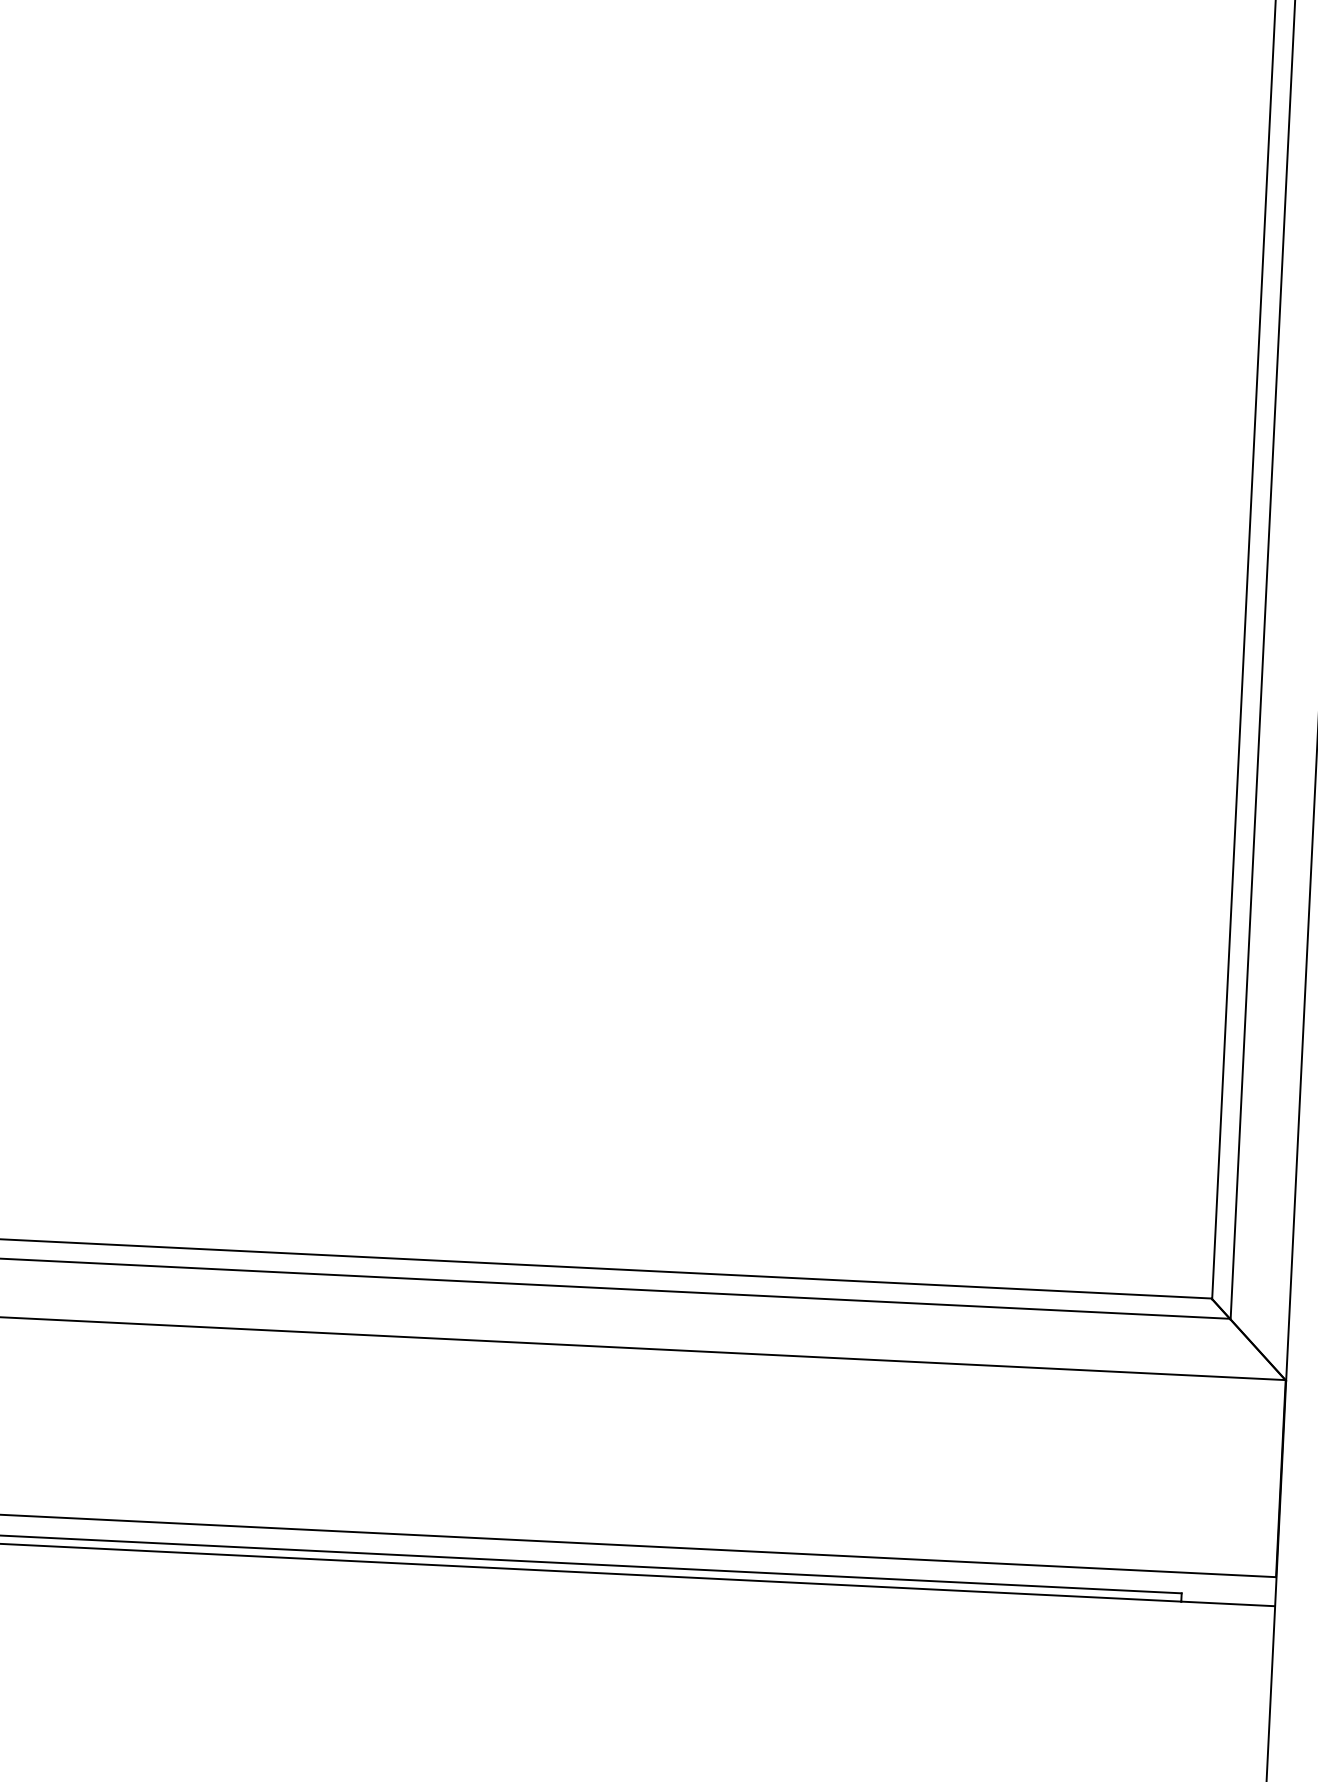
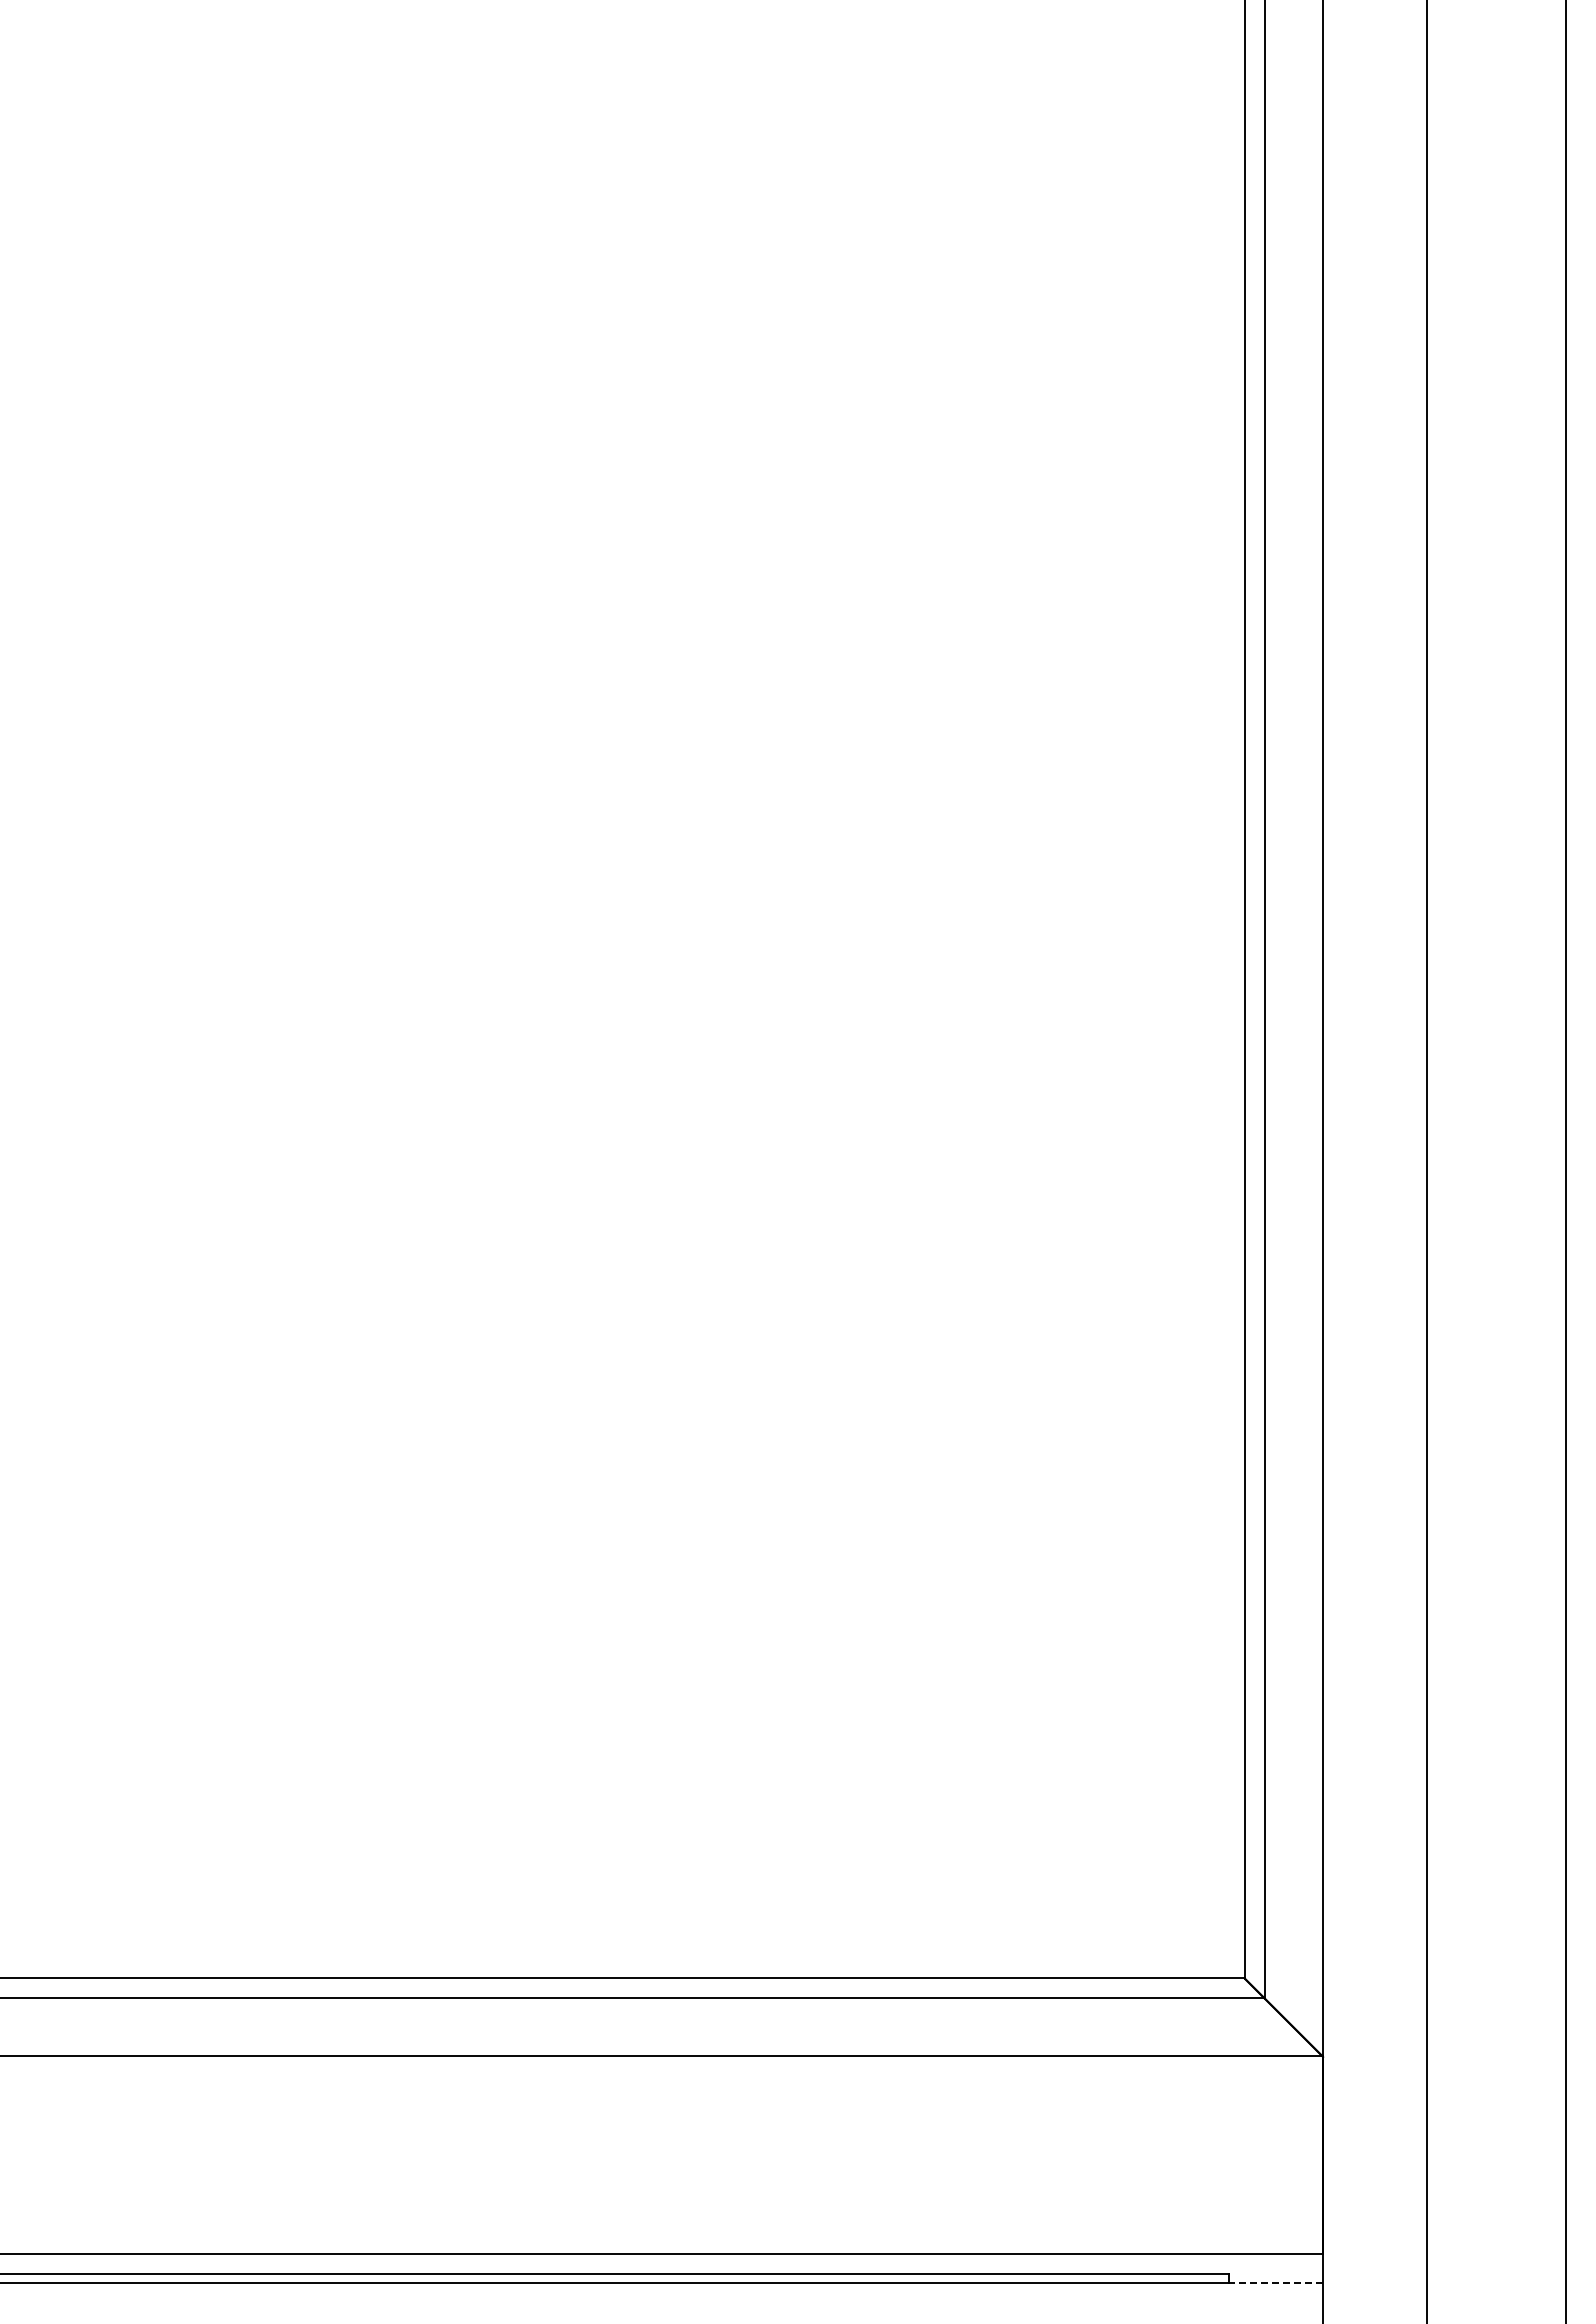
line: (1227, 1603) -> (1275, 2282), solid -> dashed

